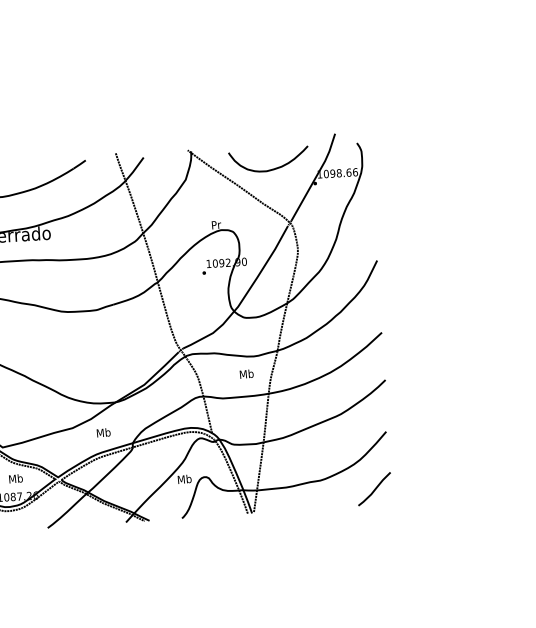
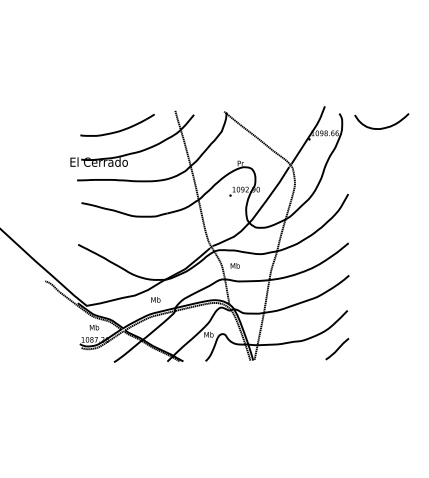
curve: (268, 168) -> (381, 127), moved
text: (245, 373) -> (234, 265), moved

